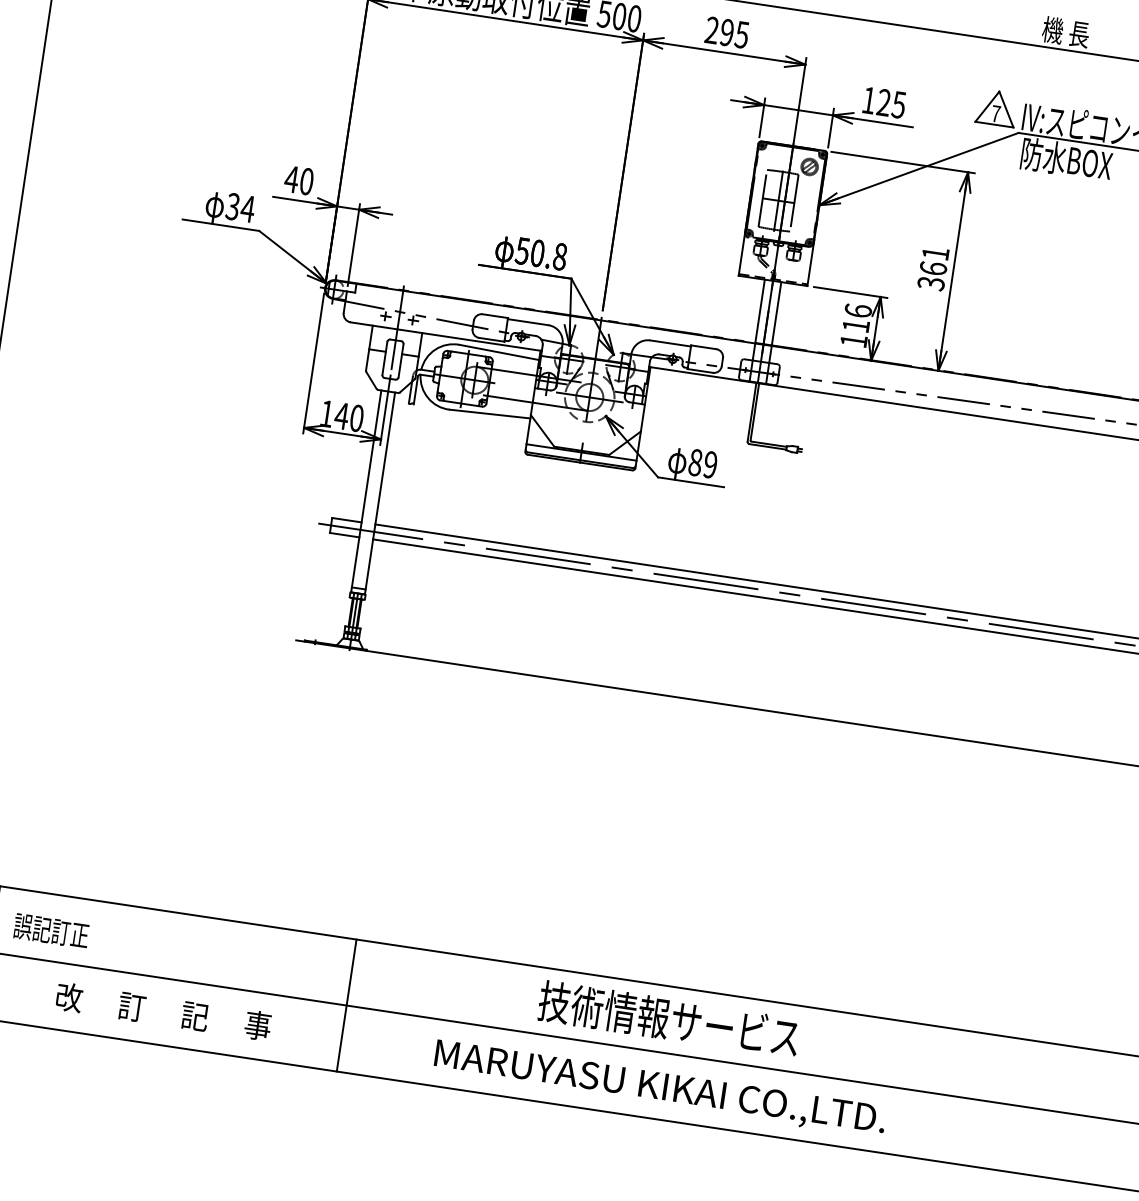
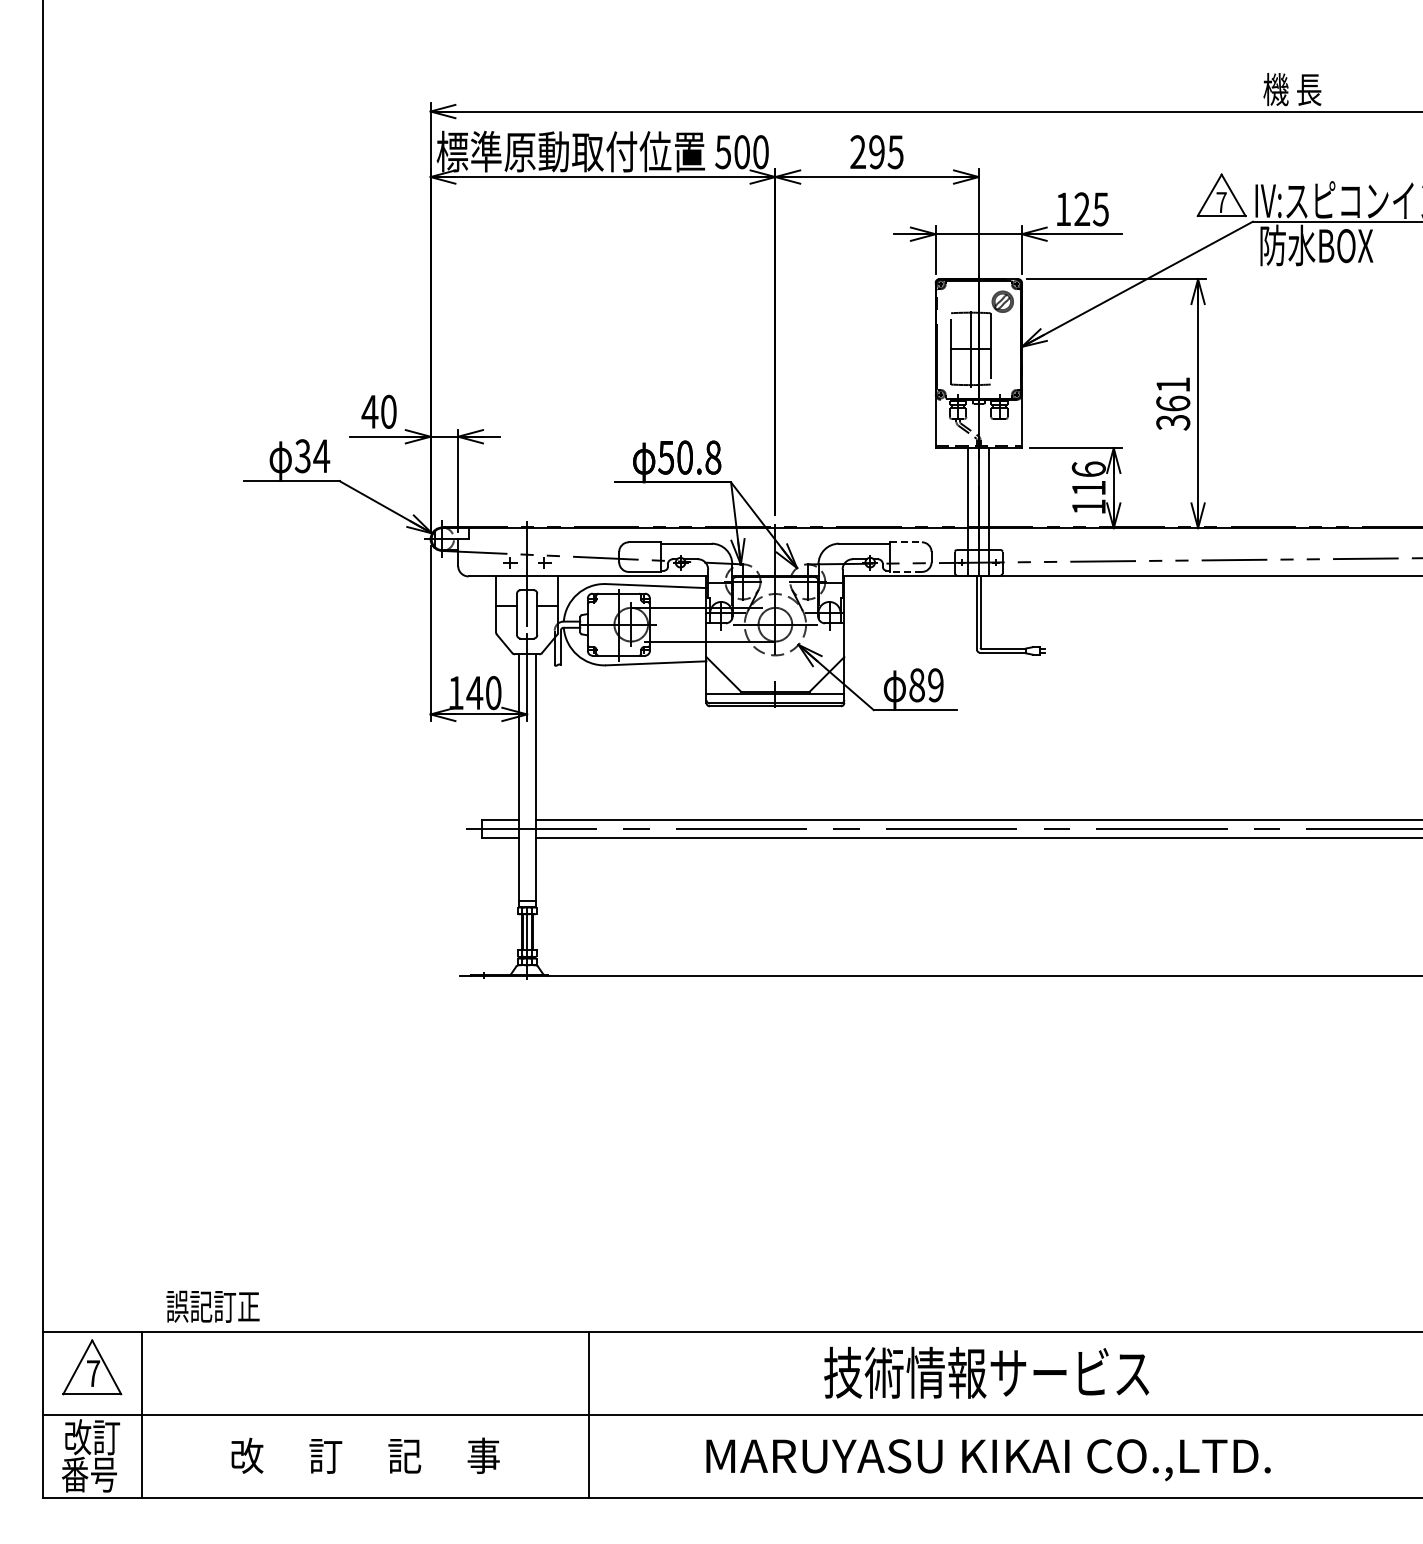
line: (704, 347) -> (906, 542), solid -> dashed
line: (700, 370) -> (906, 571), solid -> dashed
text: (51, 930) -> (212, 1306), moved

